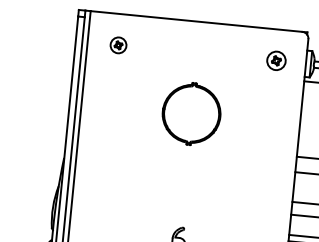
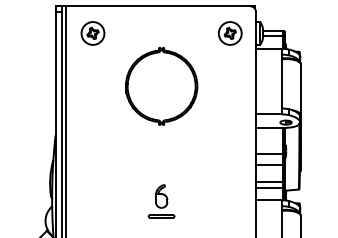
part: (117, 45) -> (92, 33), size x1.67
part: (276, 60) -> (230, 33), size x1.43
part: (191, 114) -> (161, 86), size x1.43

